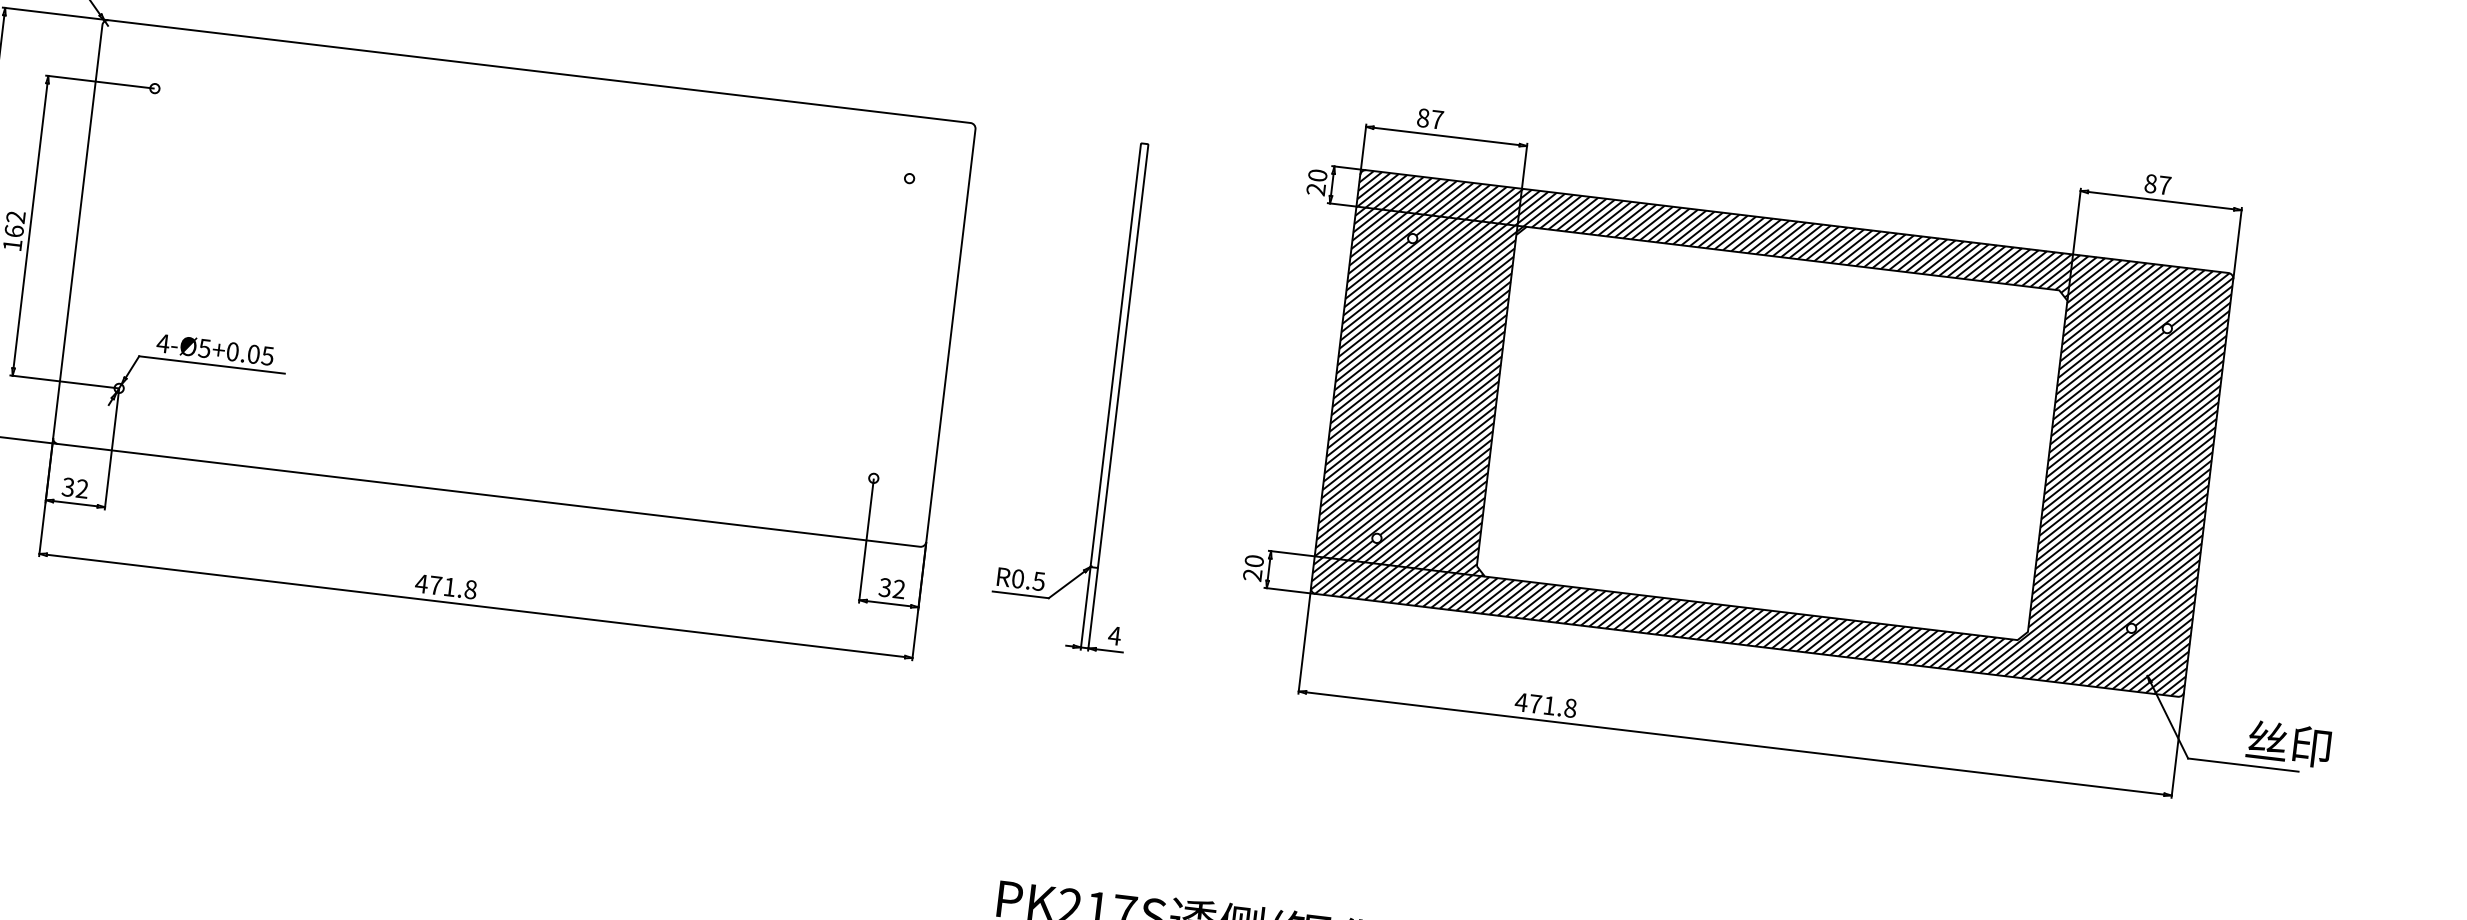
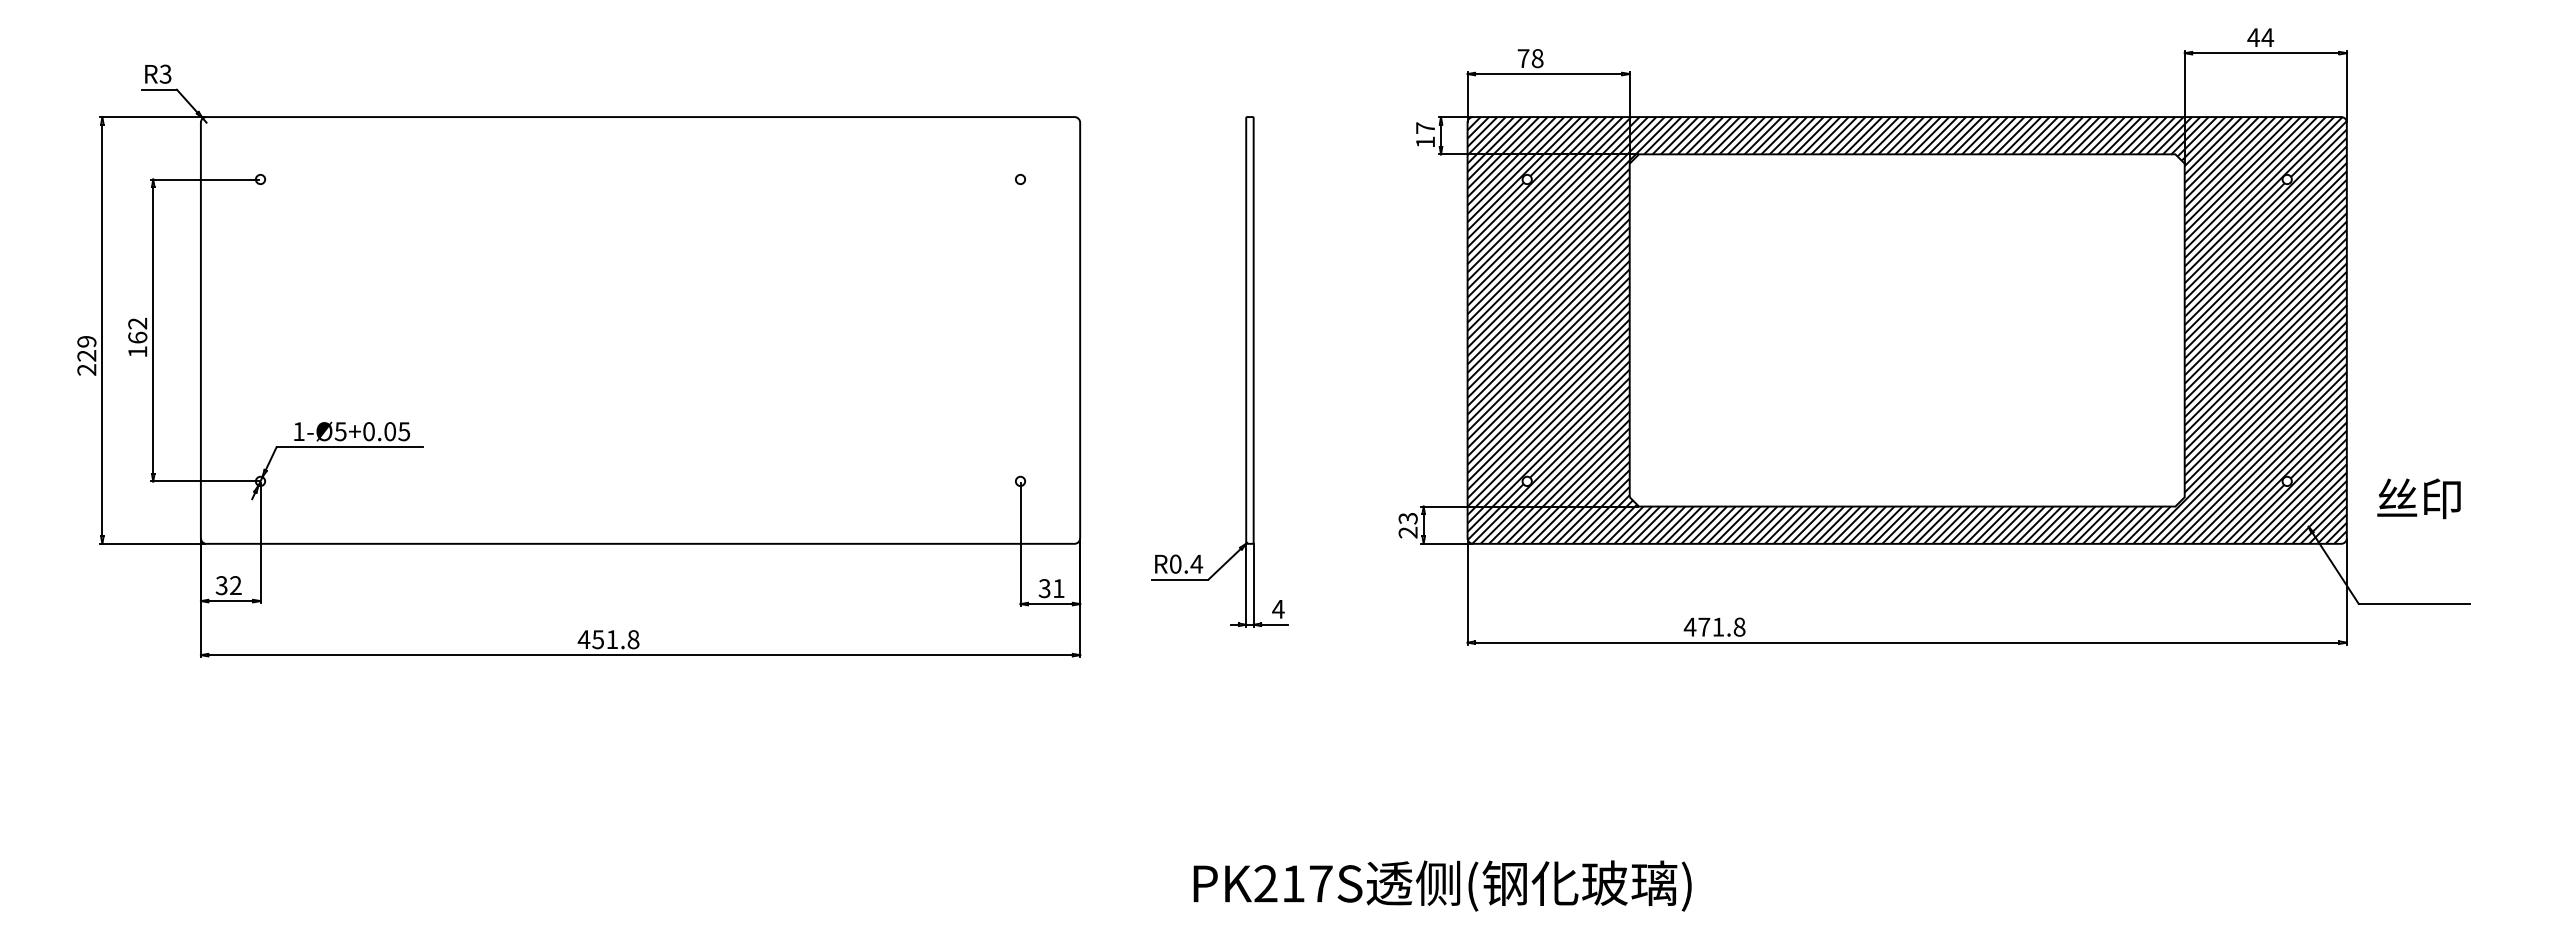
text: (1430, 118) -> (1530, 58), 87 -> 78
text: (1316, 182) -> (1425, 135), 20 -> 17
text: (2157, 184) -> (2260, 37), 87 -> 44
text: (162, 343) -> (298, 431), 4-Ø5+0.05 -> 1-Ø5+0.05
text: (1253, 561) -> (1407, 518), 20 -> 23
text: (1038, 580) -> (1196, 563), R0.5 -> R0.4
text: (436, 585) -> (598, 639), 471.8 -> 451.8
text: (898, 589) -> (1058, 588), 32 -> 31
text: (2288, 743) -> (2418, 498), moved

